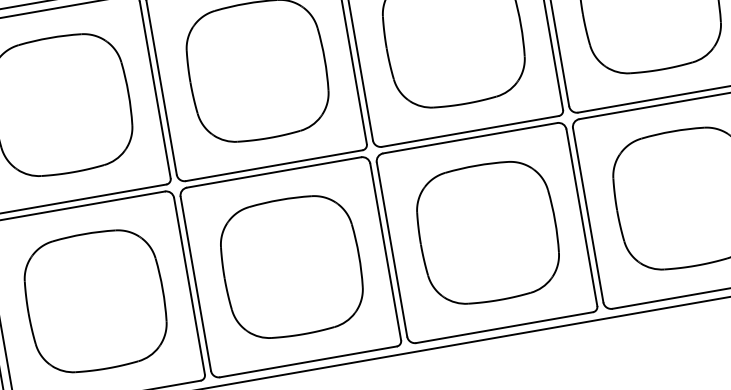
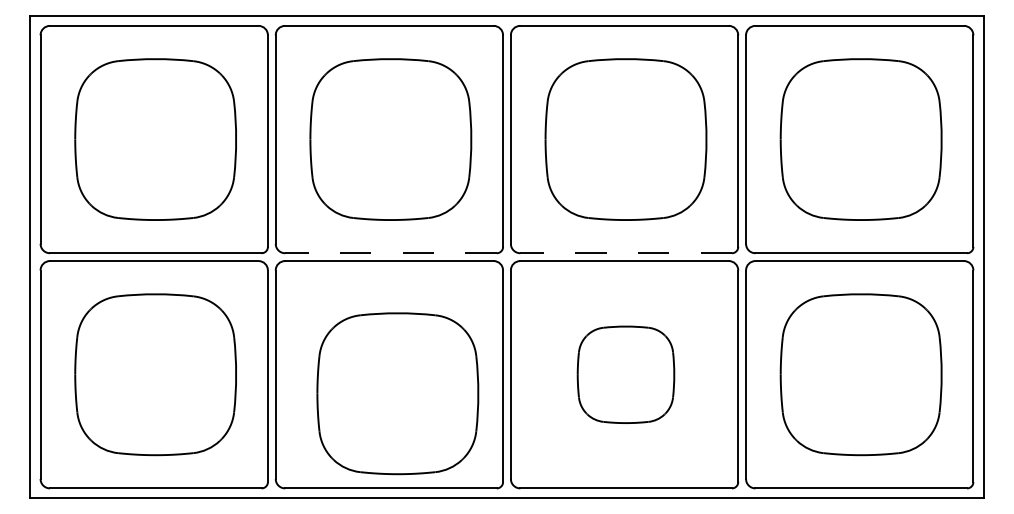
line: (470, 131) -> (626, 253), solid -> dashed
line: (273, 165) -> (390, 253), solid -> dashed
part: (487, 232) -> (625, 374), size x0.6
part: (291, 266) -> (397, 393), moved

